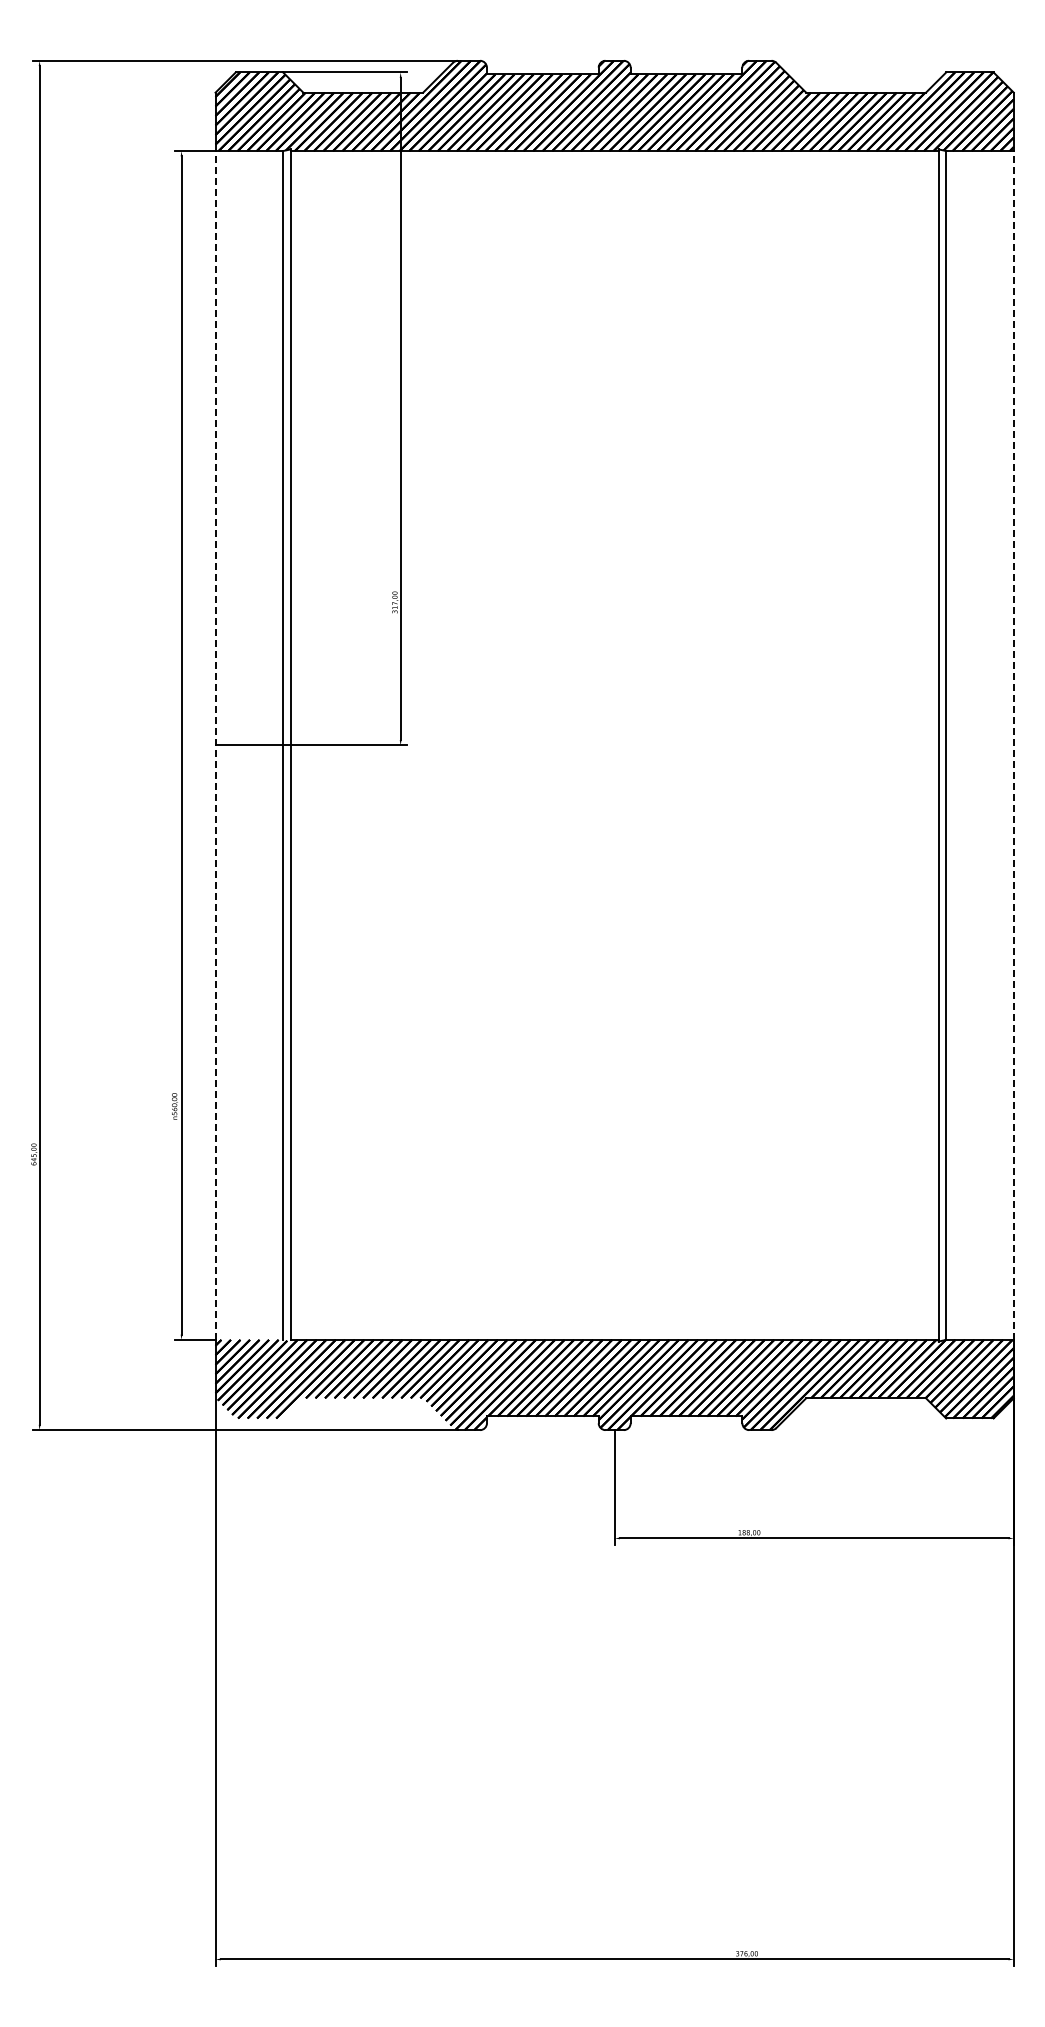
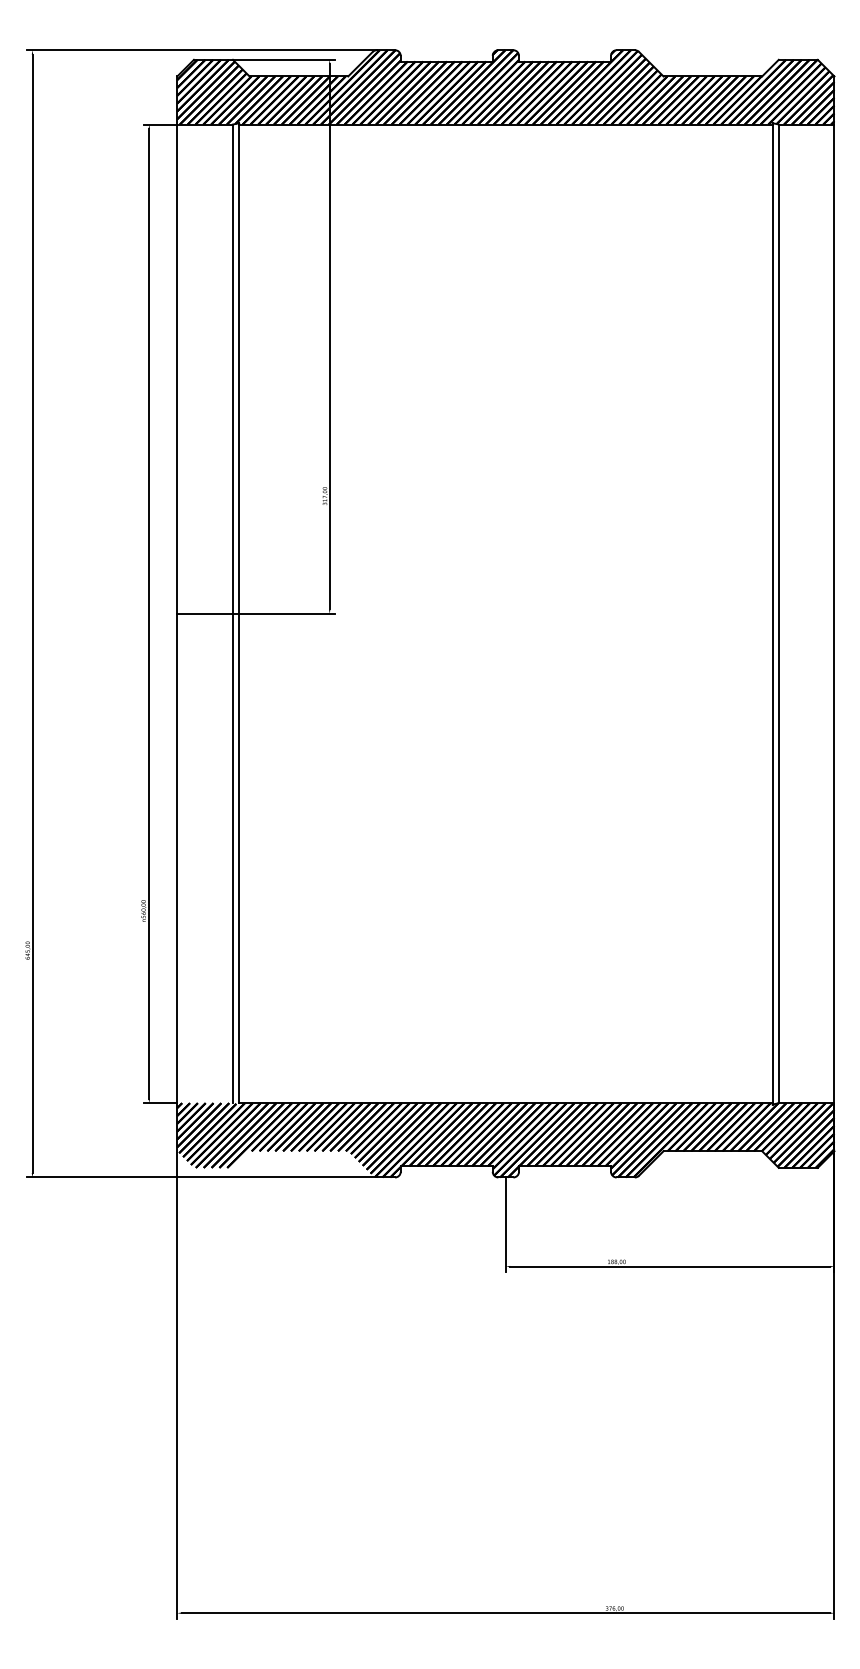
line: (215, 744) -> (177, 613), dashed -> solid
line: (1013, 744) -> (834, 613), dashed -> solid

